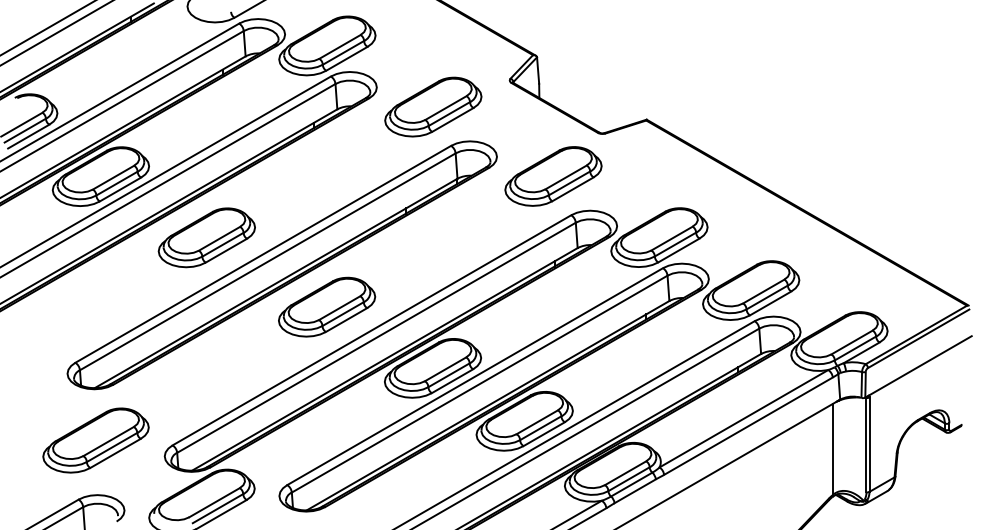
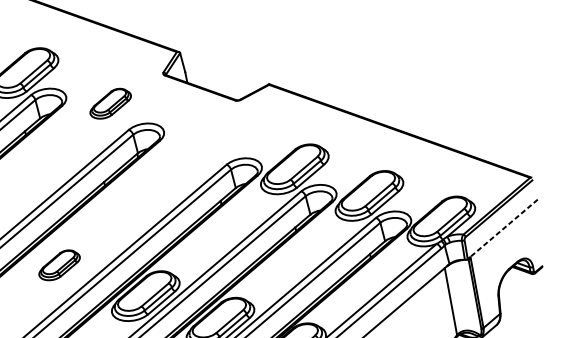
part: (433, 106) -> (110, 103), size x0.6
part: (553, 176) -> (208, 138), removed
part: (327, 306) -> (59, 264), size x0.6
line: (919, 366) -> (503, 229), solid -> dashed

